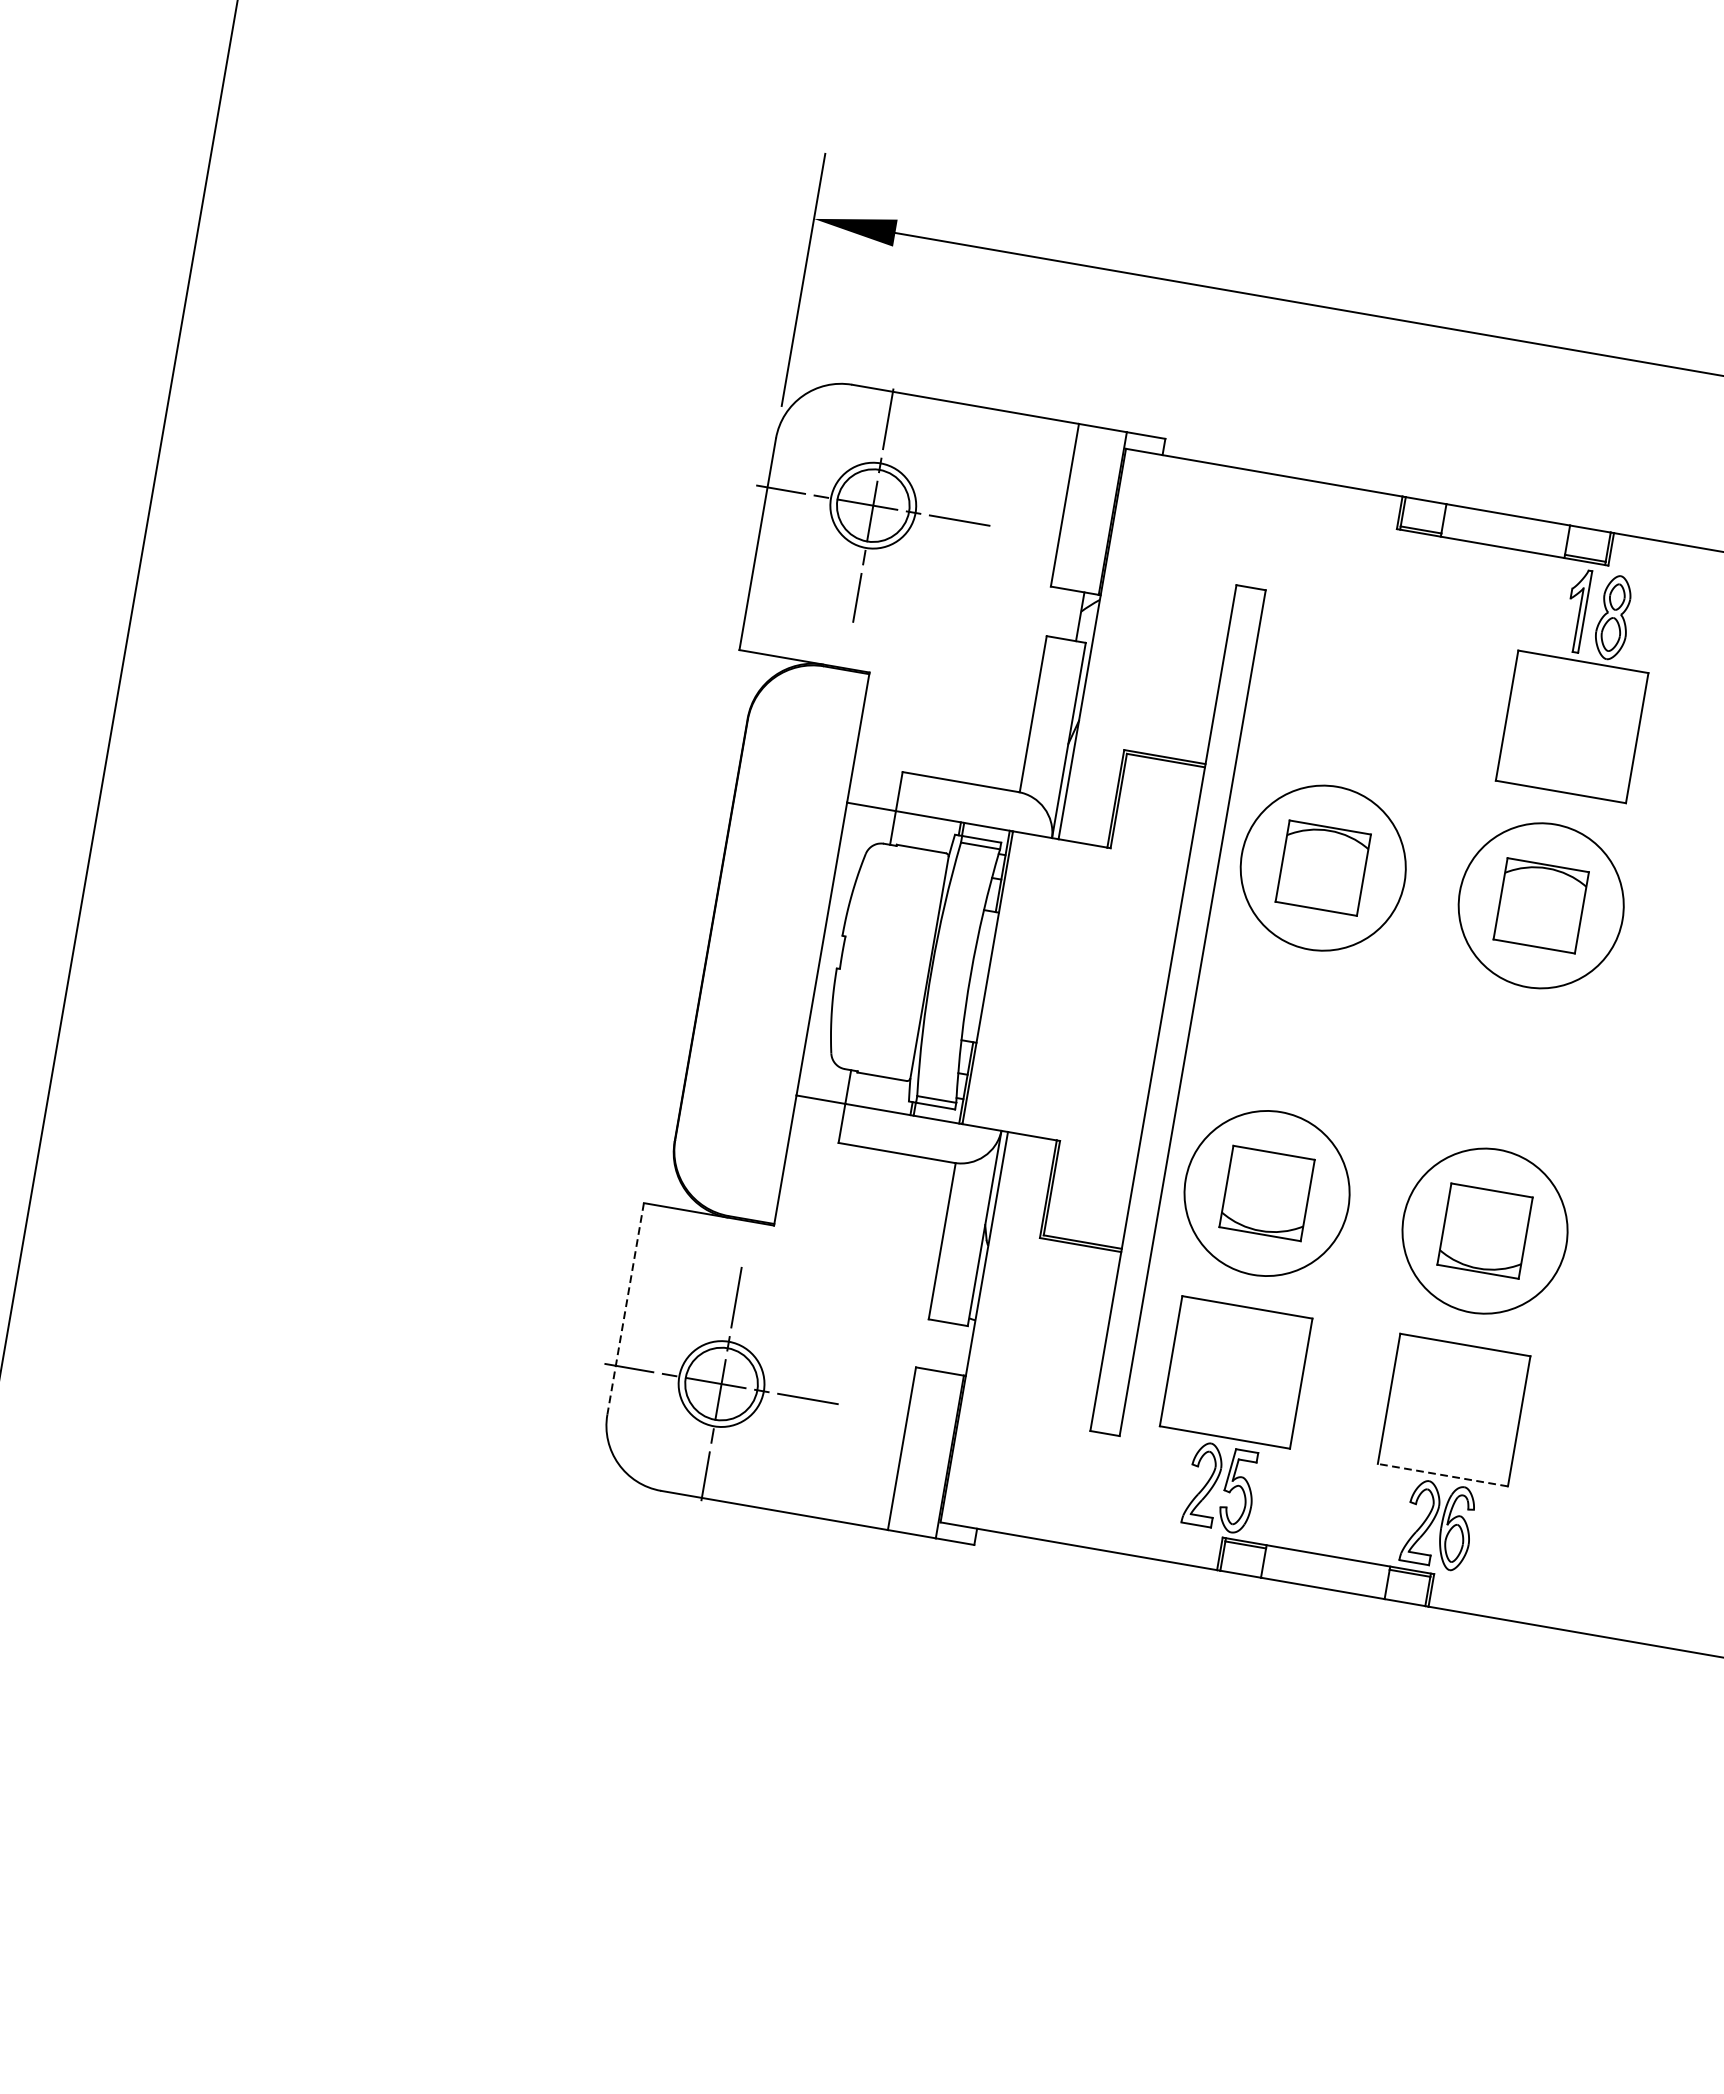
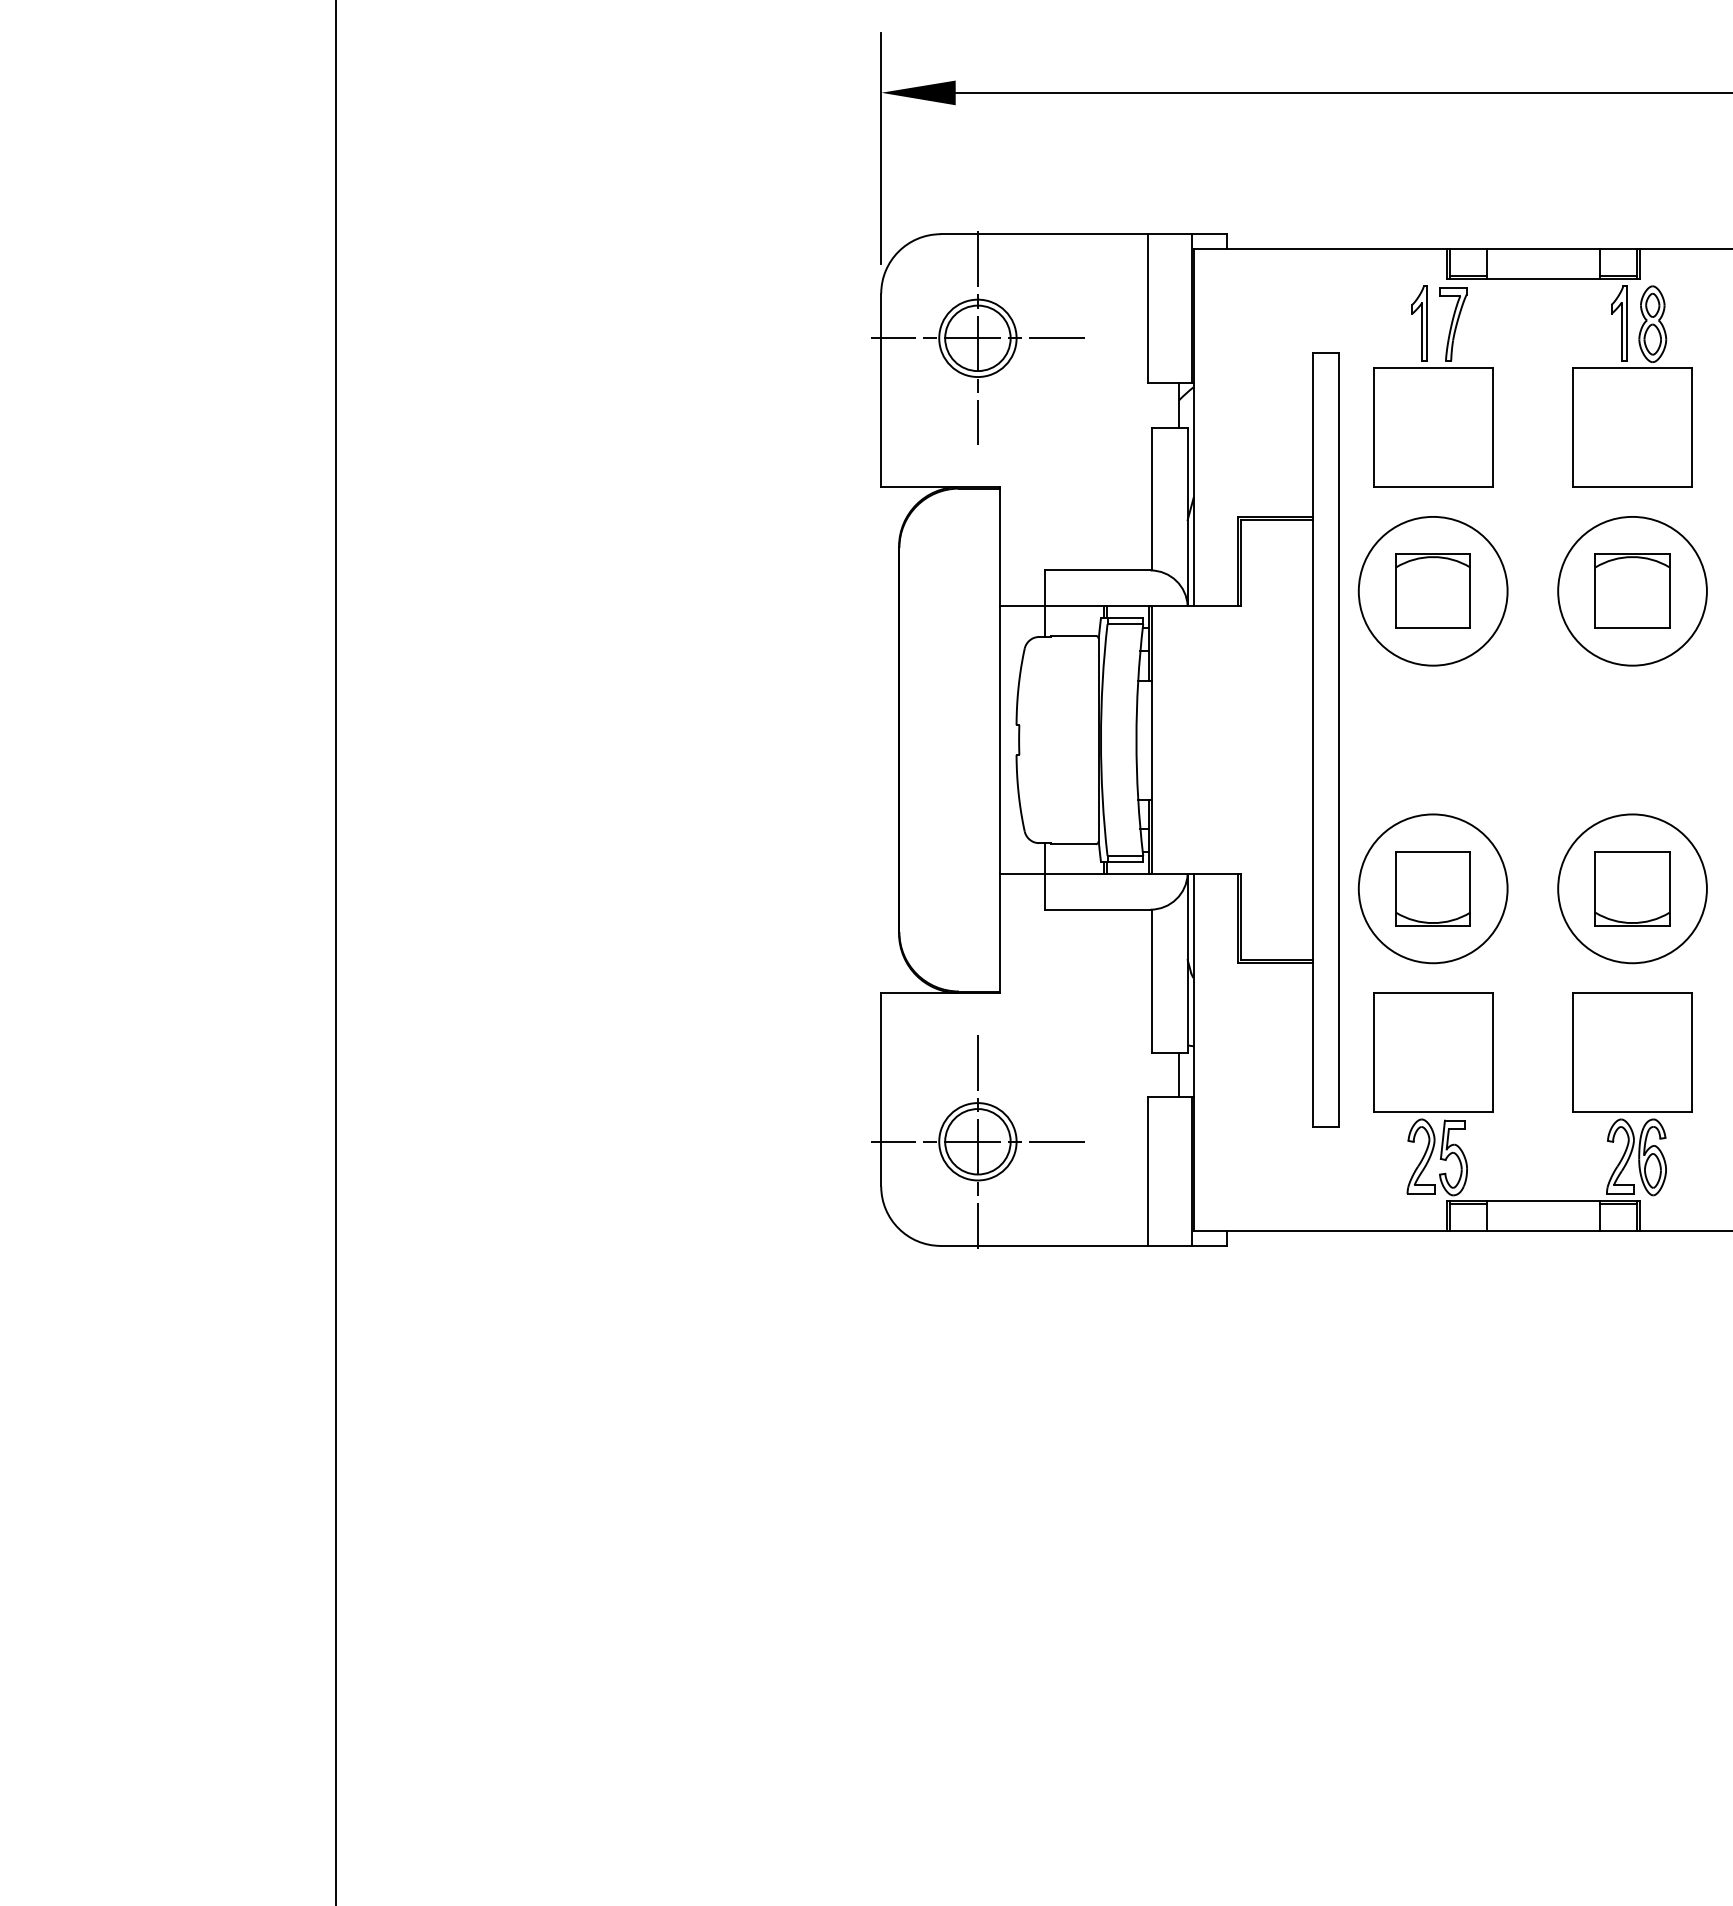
part: (1362, 644) -> (1433, 386), added
line: (626, 1308) -> (881, 1089), dashed -> solid
line: (953, 1348) -> (1178, 1074), added
line: (1442, 1475) -> (1632, 1112), dashed -> solid

